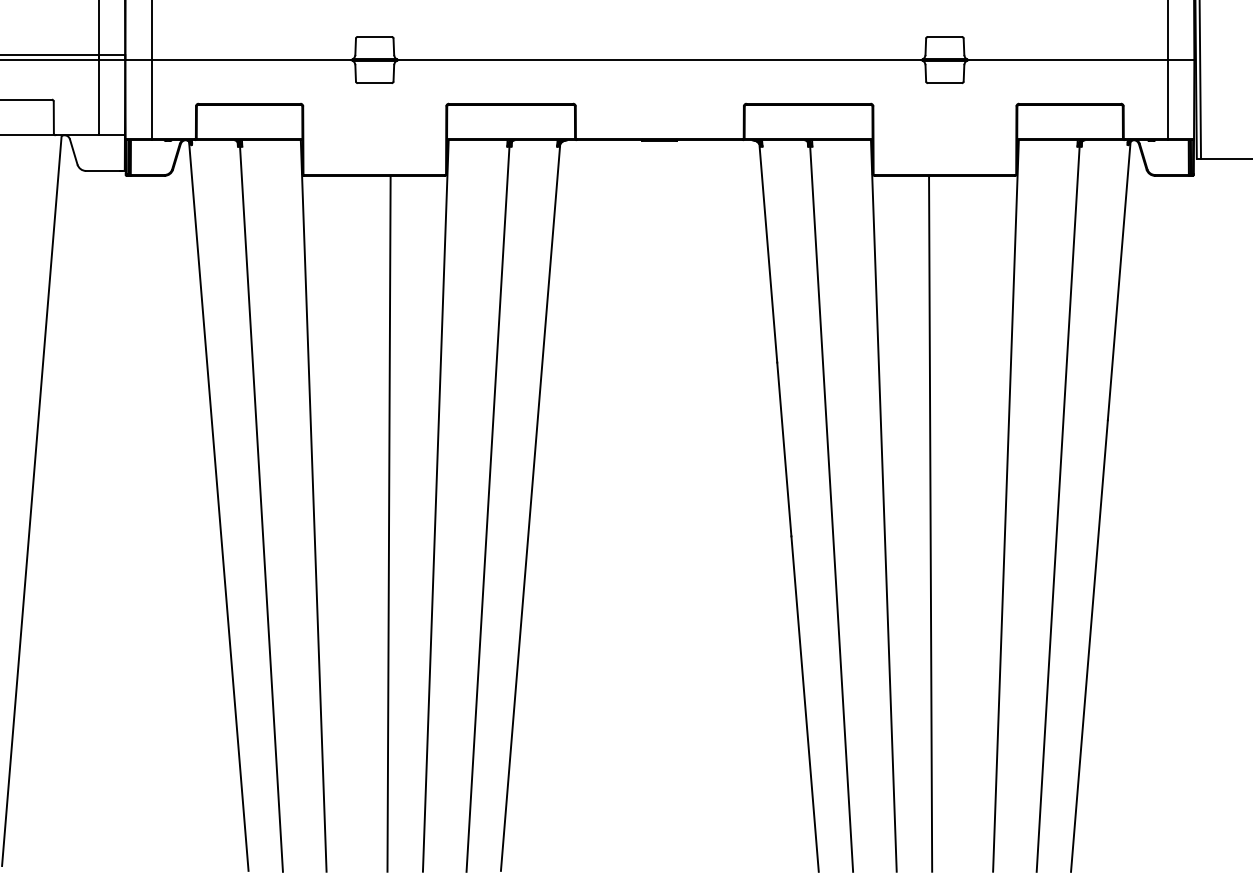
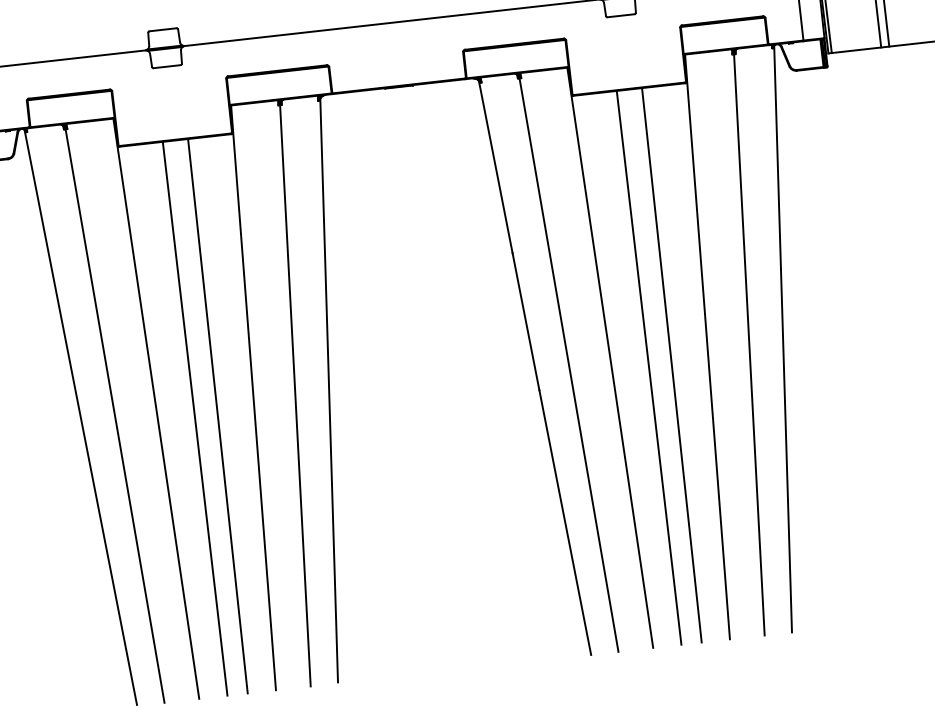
line: (360, 523) -> (195, 418), added
line: (958, 523) -> (671, 365), added

